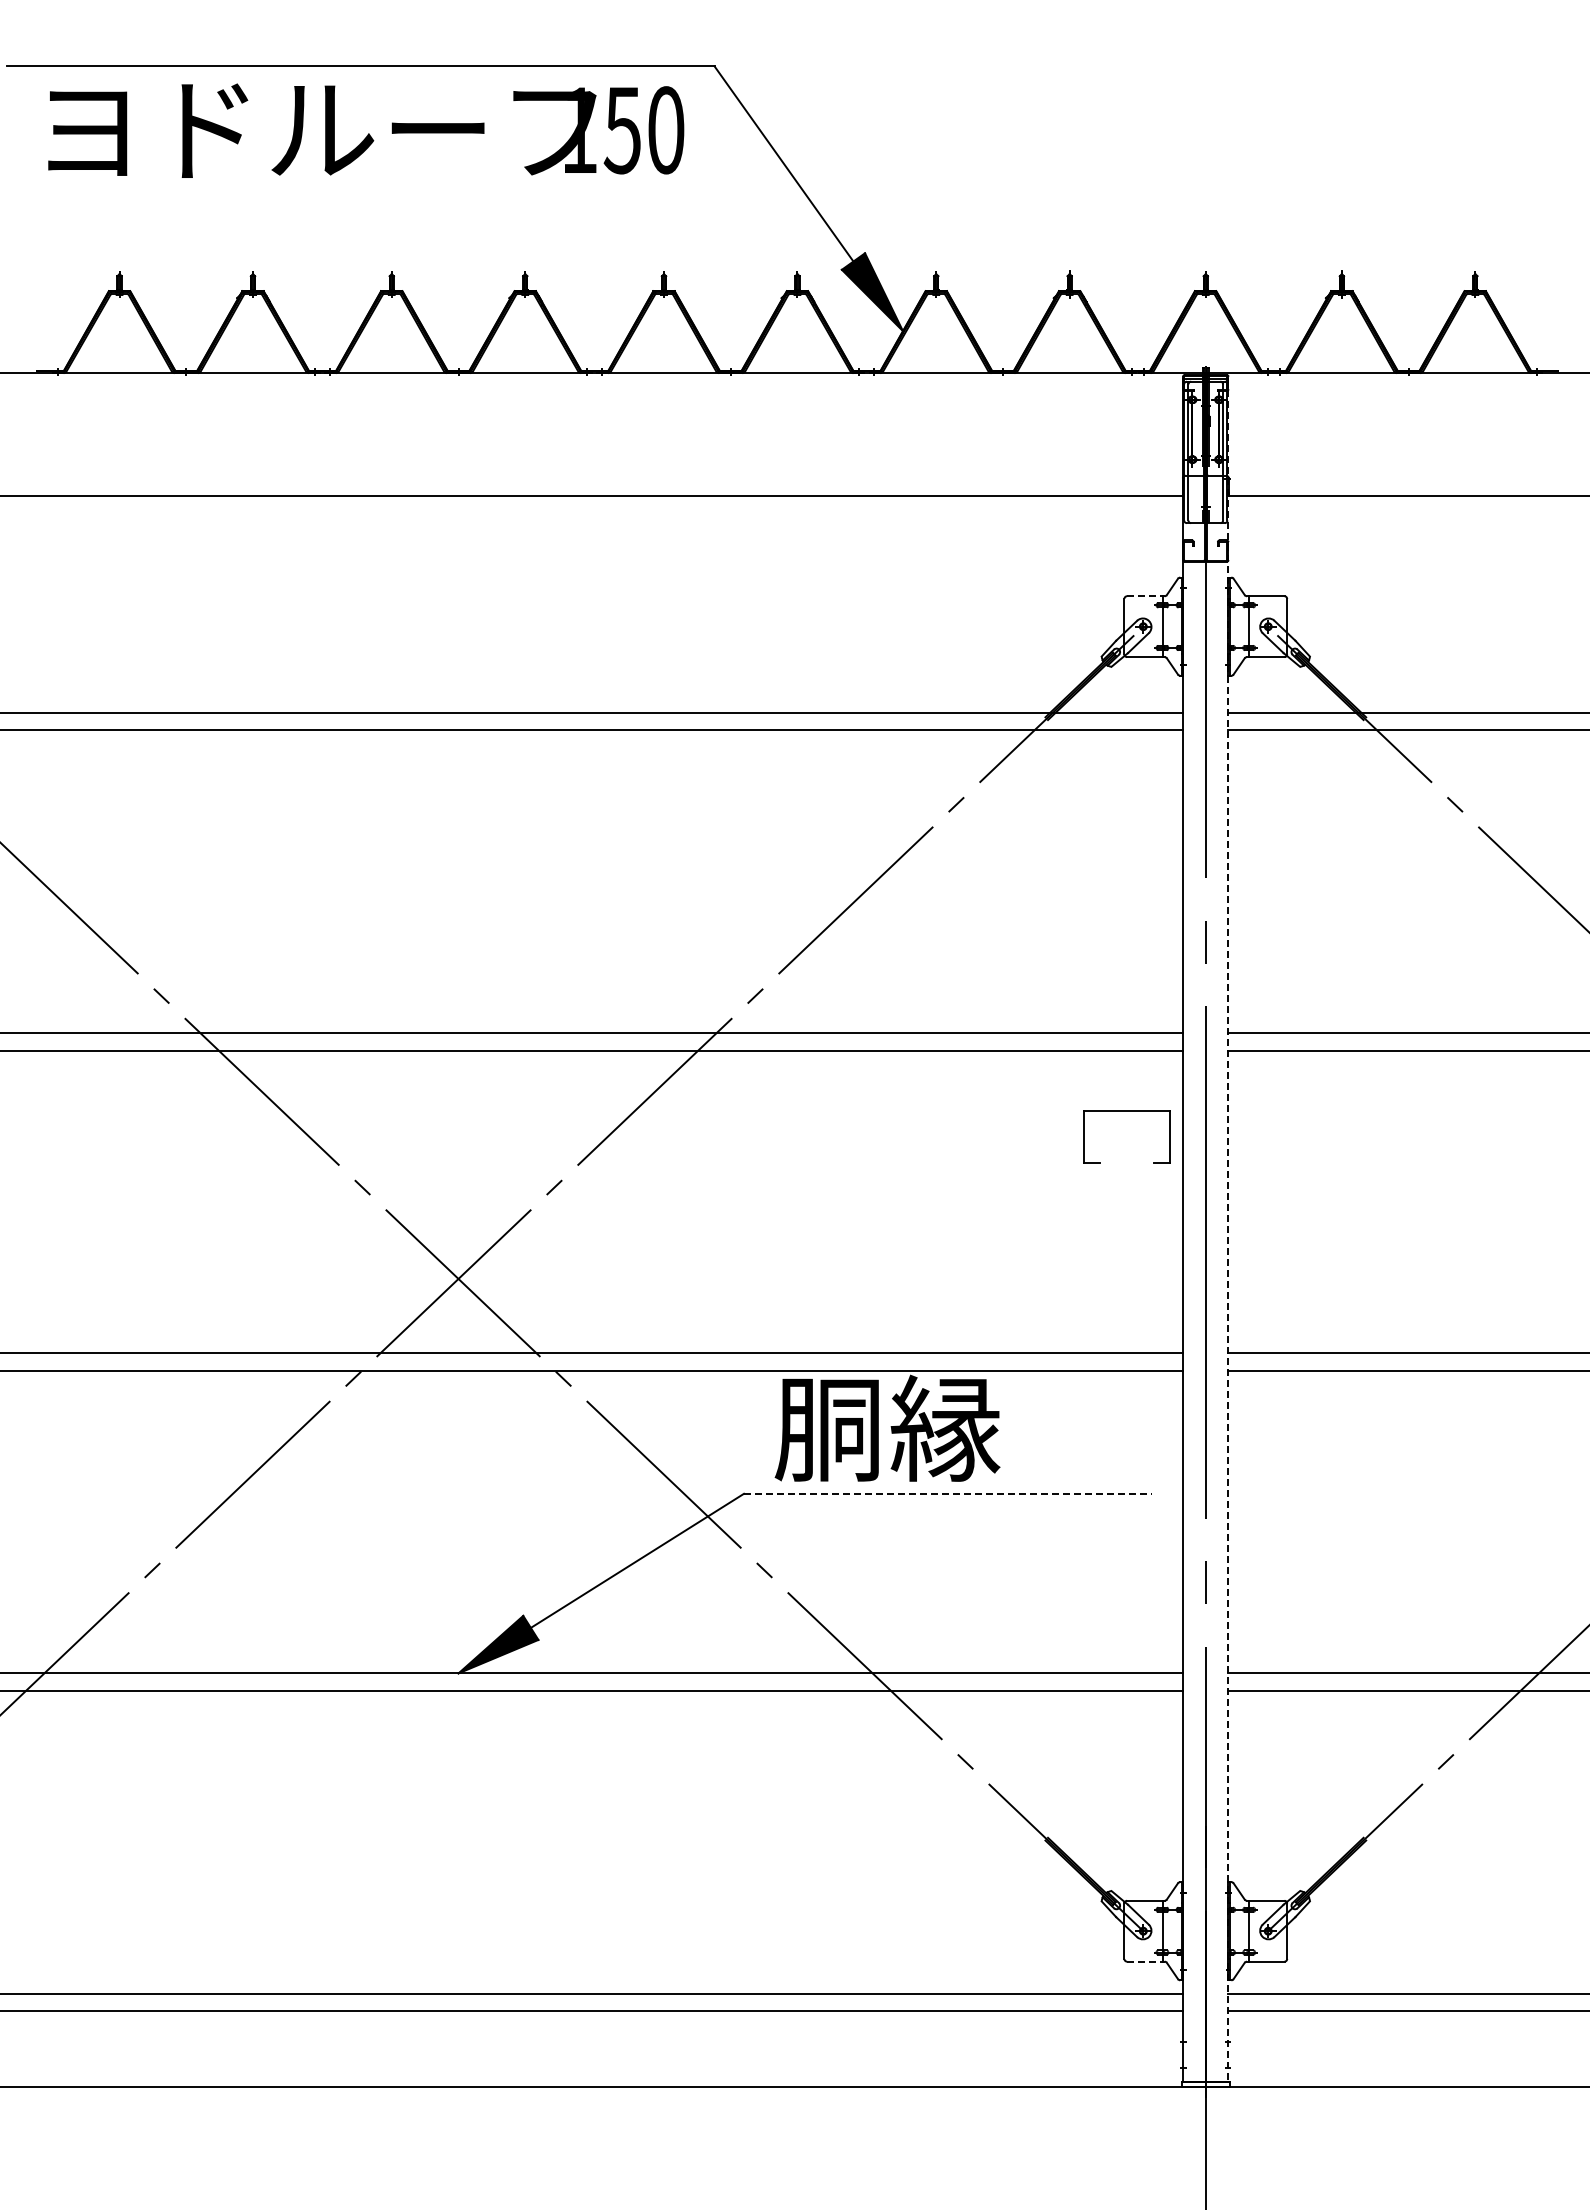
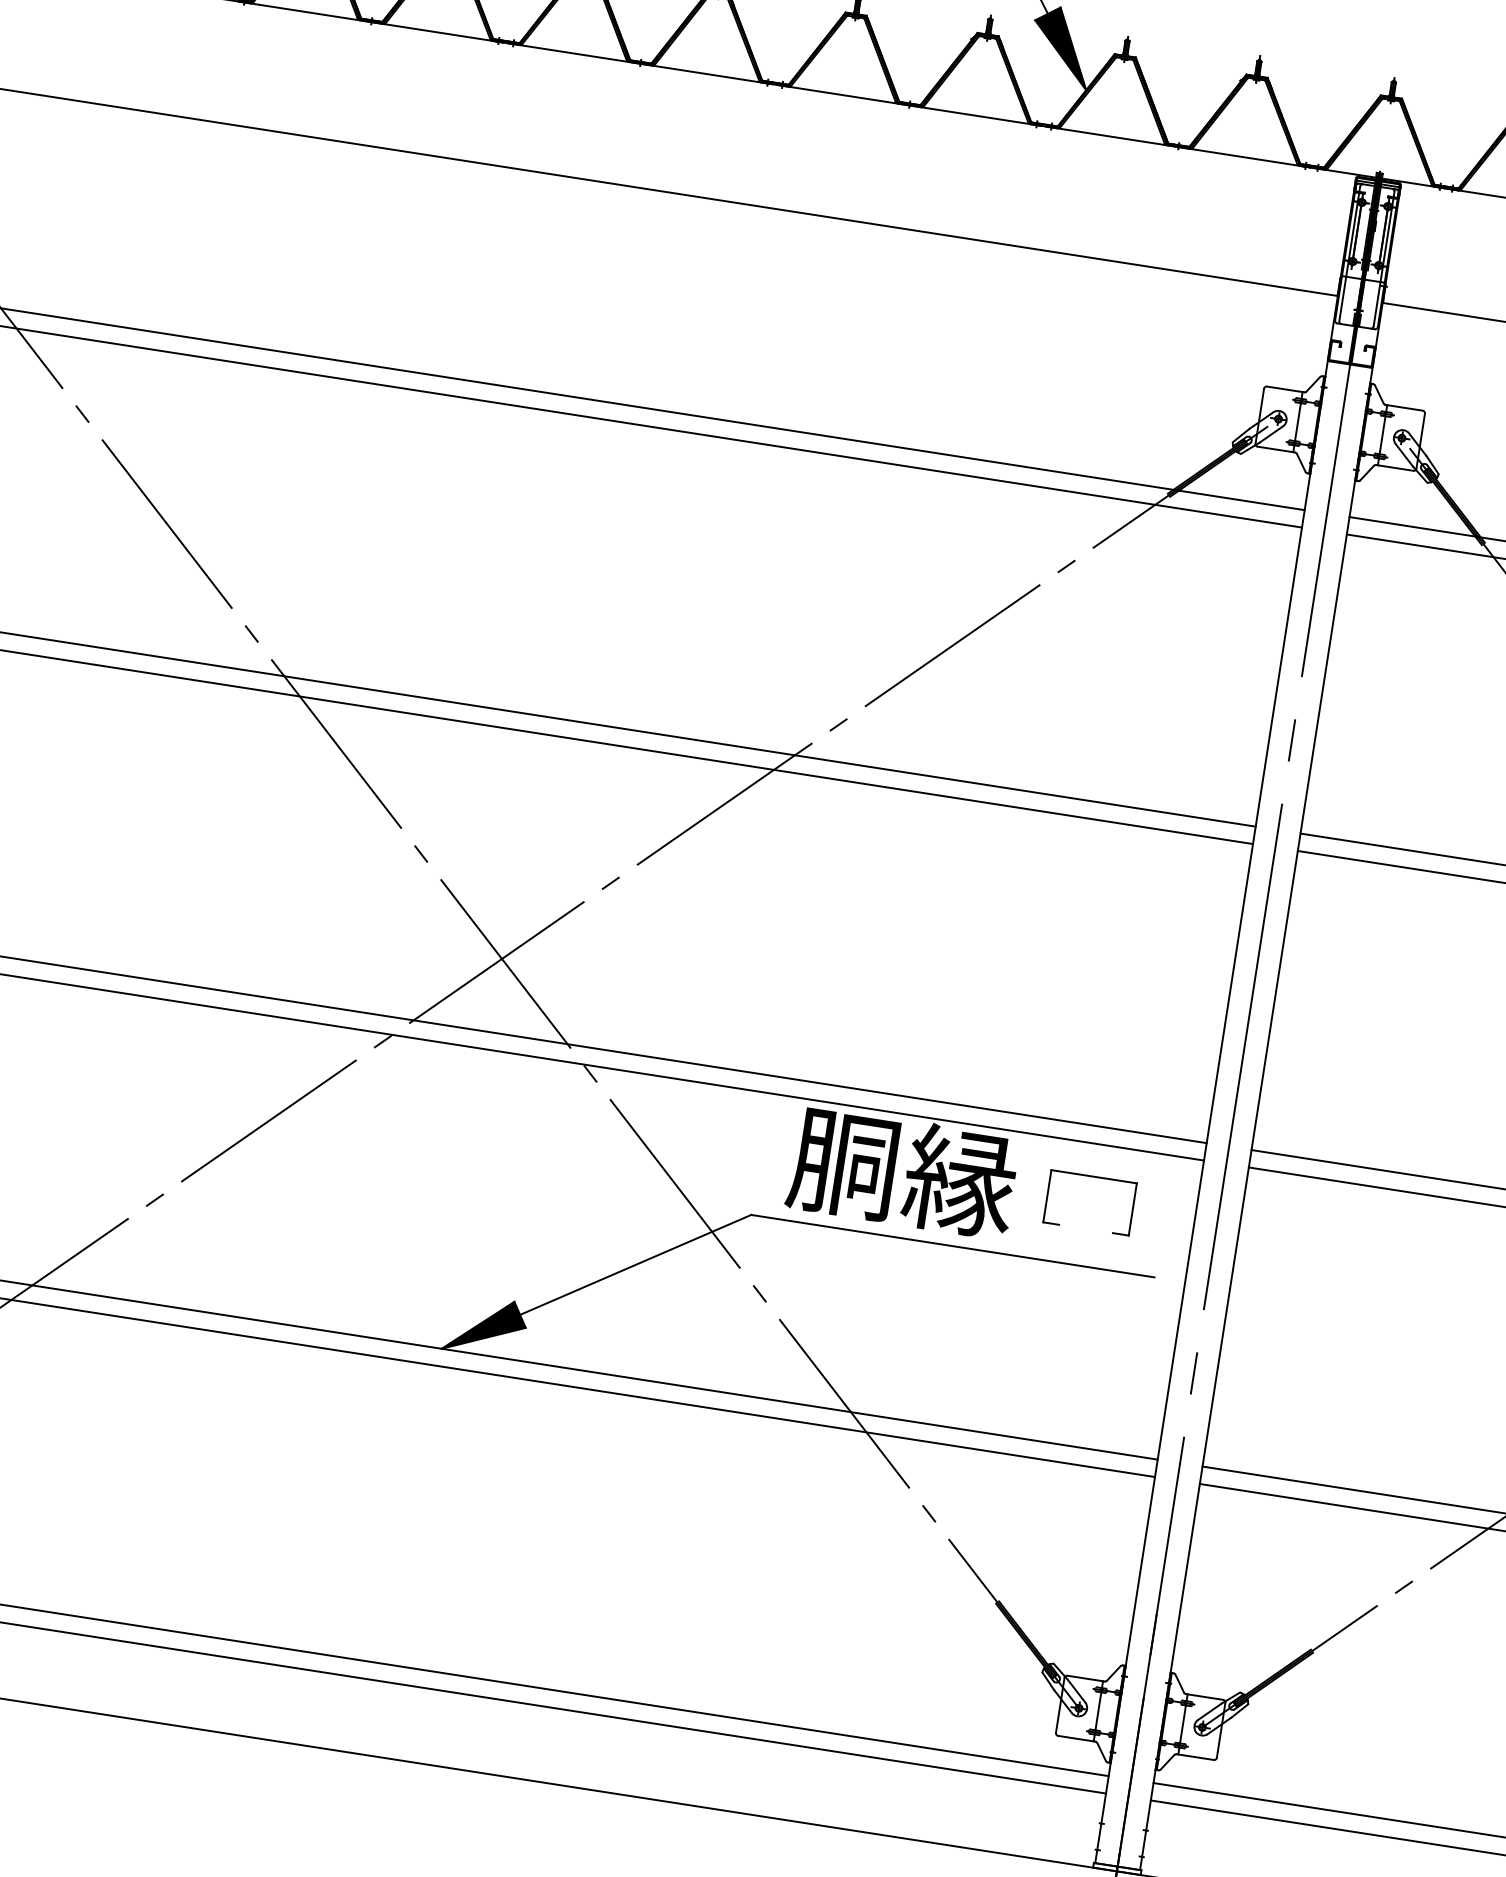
line: (1145, 596) -> (1285, 389), dashed -> solid
part: (1126, 1111) -> (1093, 1177), moved
line: (1228, 1230) -> (1270, 1028), dashed -> solid
line: (948, 1493) -> (953, 1245), dashed -> solid
line: (1145, 1961) -> (1076, 1738), dashed -> solid

